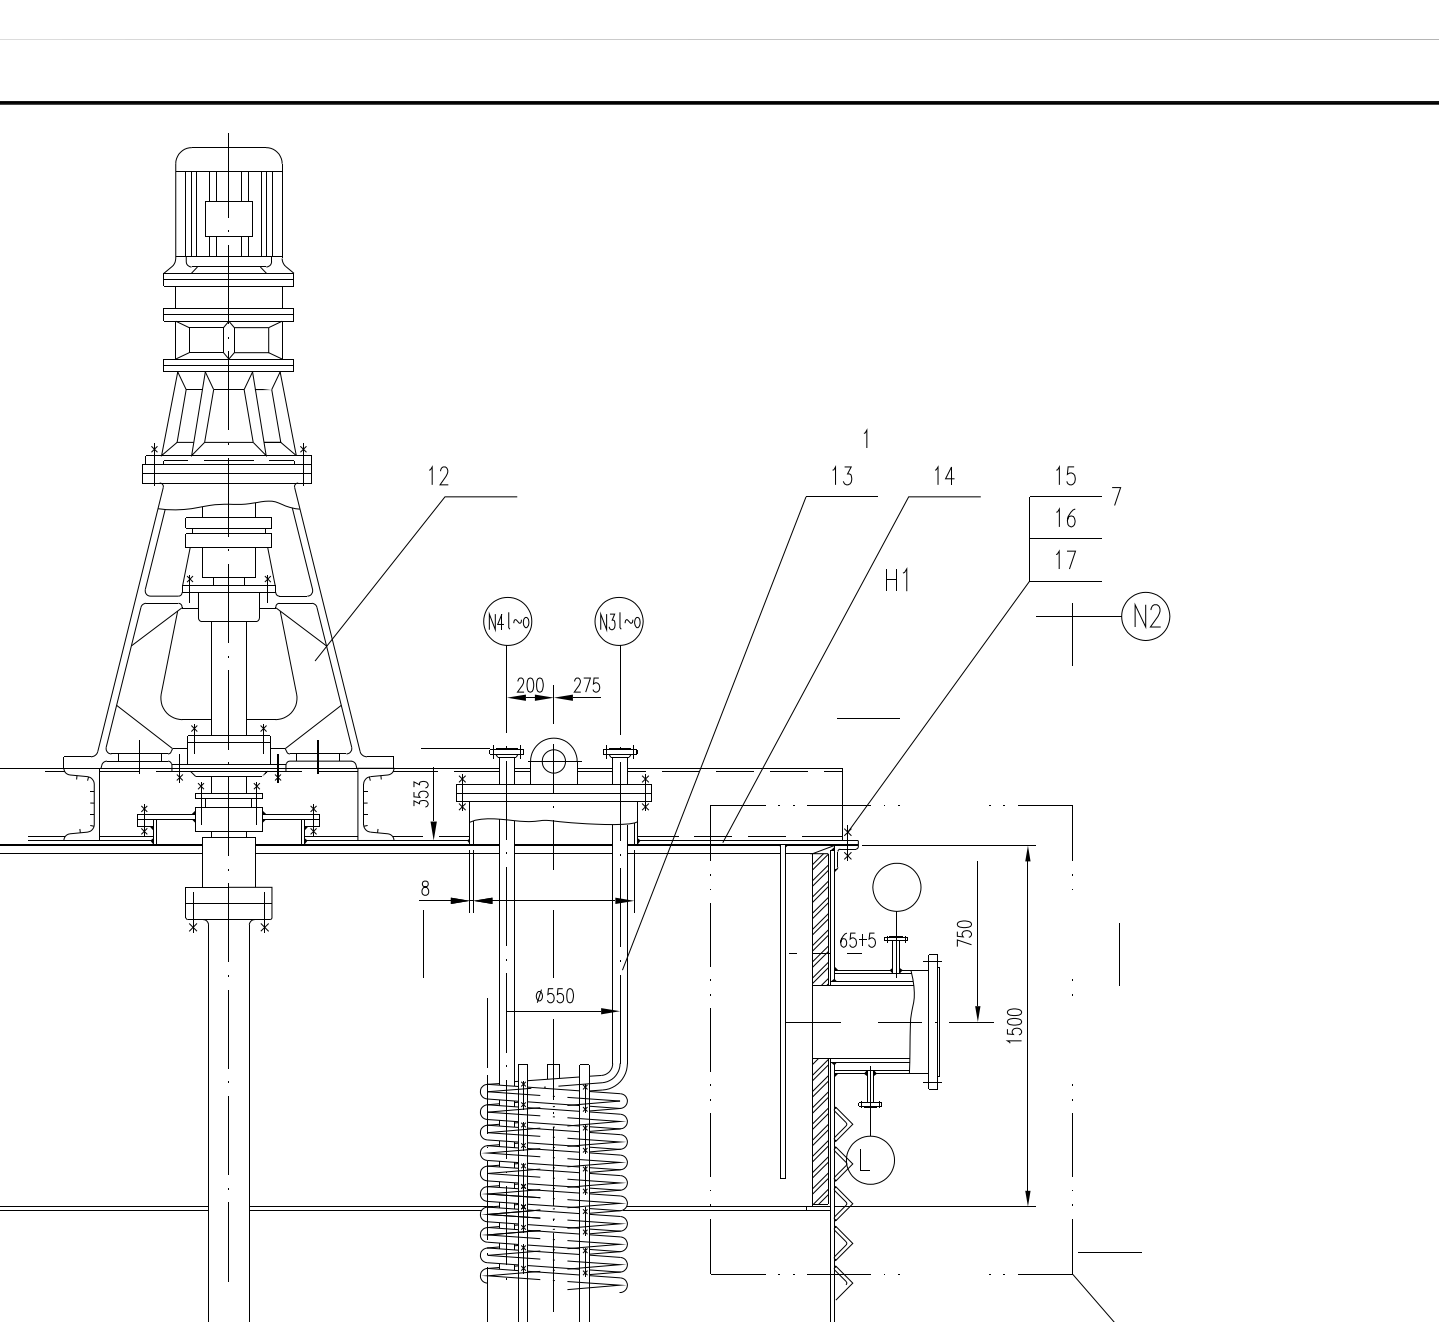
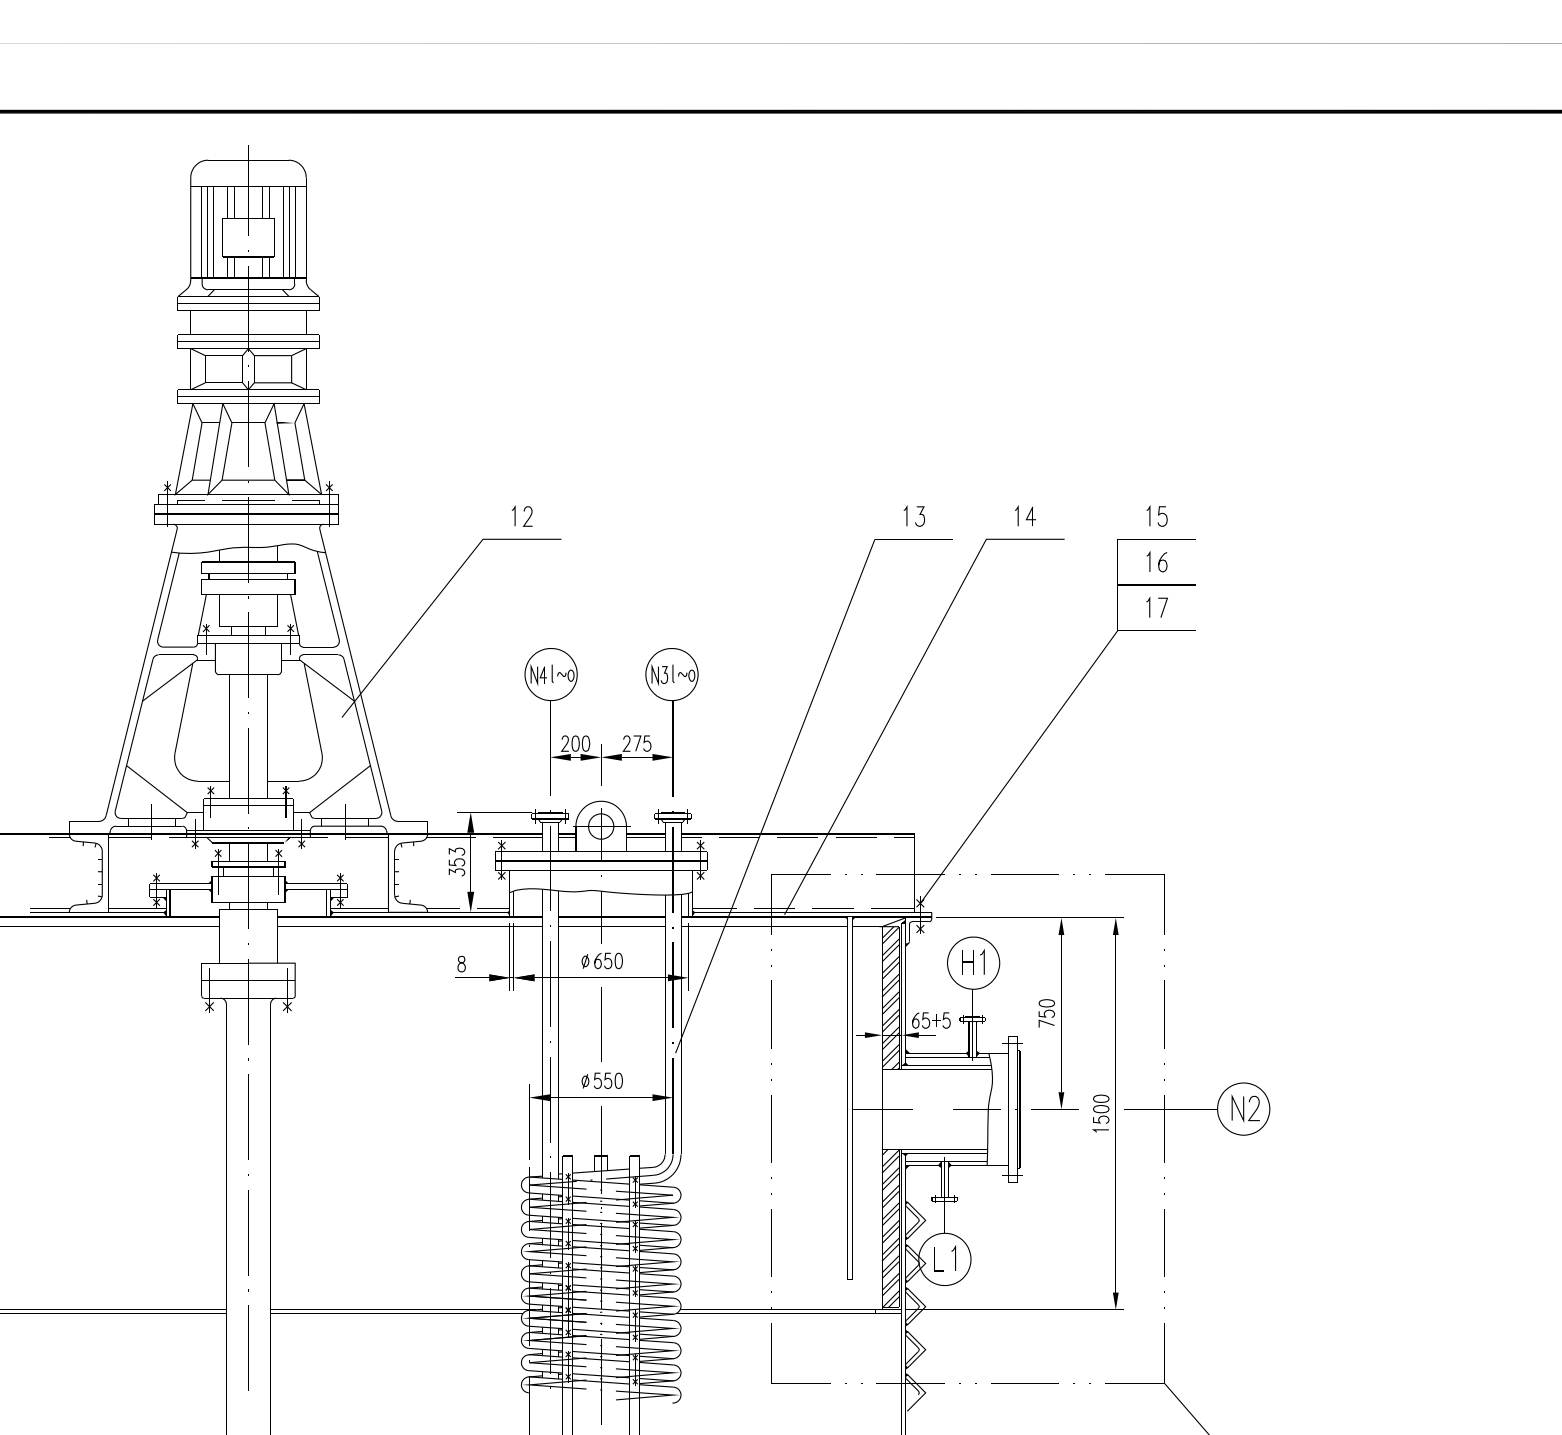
line: (866, 438) -> (940, 475), removed
part: (438, 474) -> (521, 515), moved
line: (1116, 496) -> (1212, 538), removed
part: (896, 579) -> (973, 961), moved
part: (1103, 616) -> (1197, 1109), moved
fill: (610, 696) -> (662, 756), added
line: (868, 718) -> (1024, 874), moved
fill: (433, 757) -> (470, 822), added
fill: (977, 853) -> (1061, 926), added
part: (554, 884) -> (601, 960), added
line: (424, 943) -> (460, 1024), removed
fill: (804, 953) -> (873, 1035), added
fill: (837, 953) -> (909, 1035), added
line: (1119, 953) -> (1164, 1014), moved
fill: (497, 1011) -> (539, 1097), added
line: (880, 1158) -> (955, 1257), added
line: (1109, 1252) -> (1024, 1383), moved

